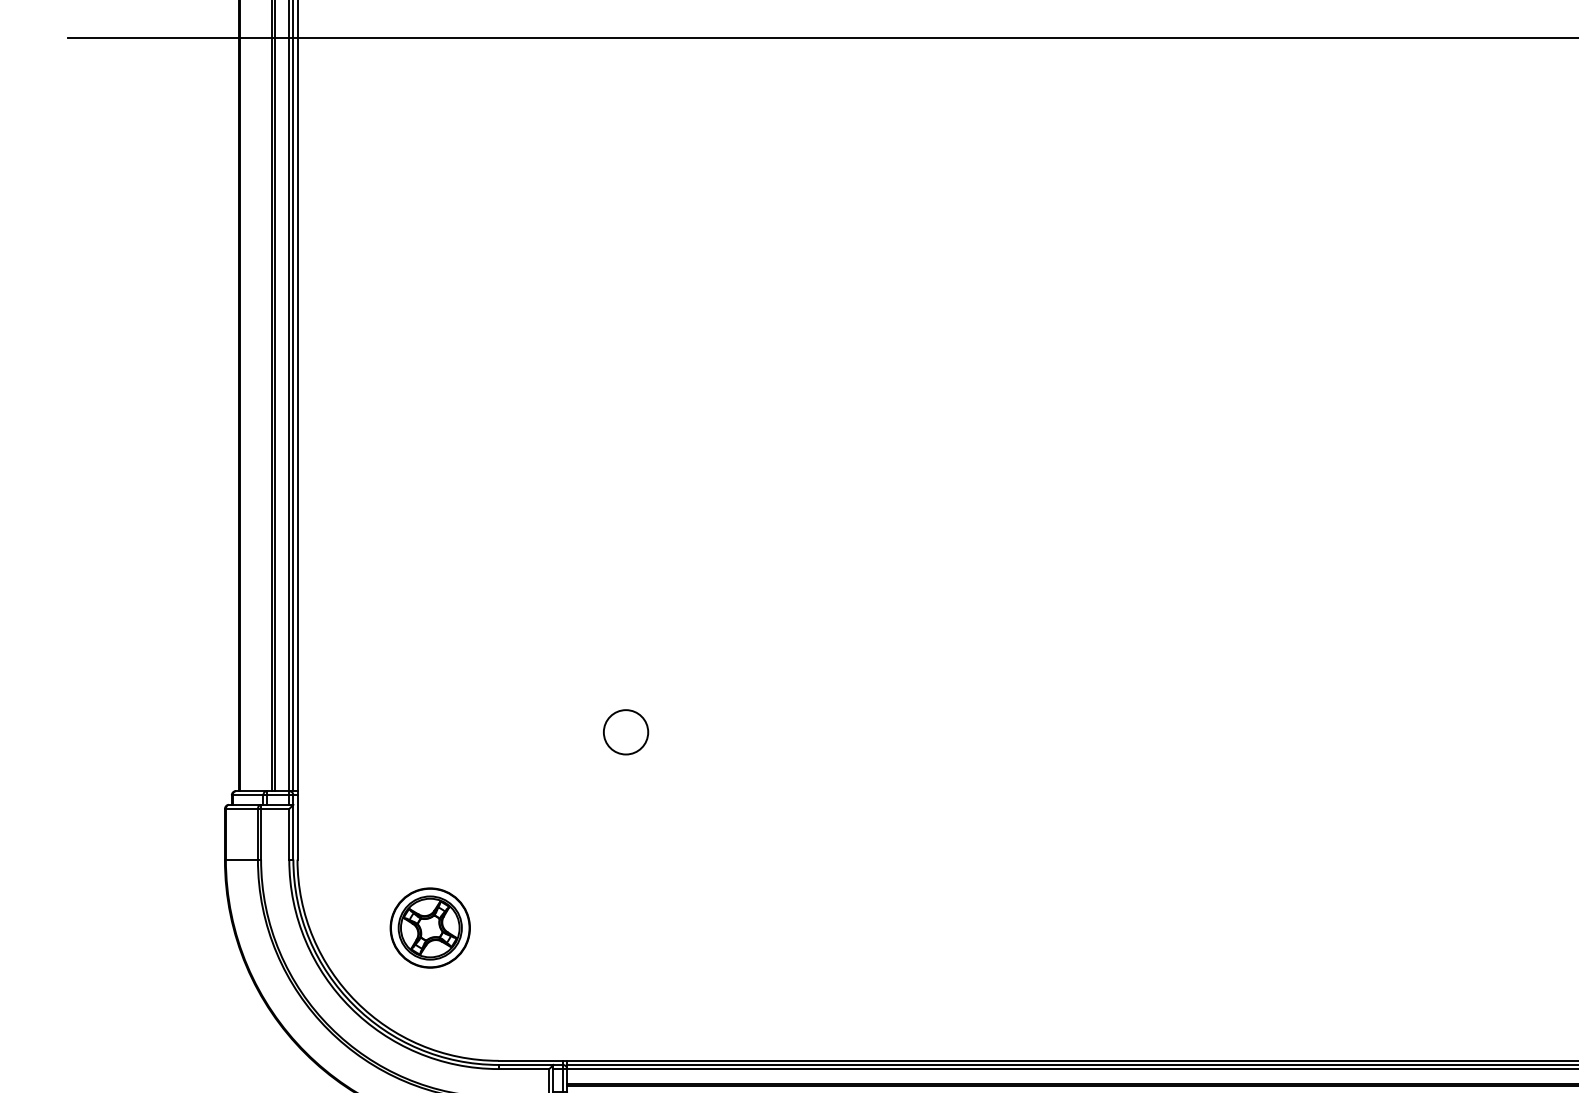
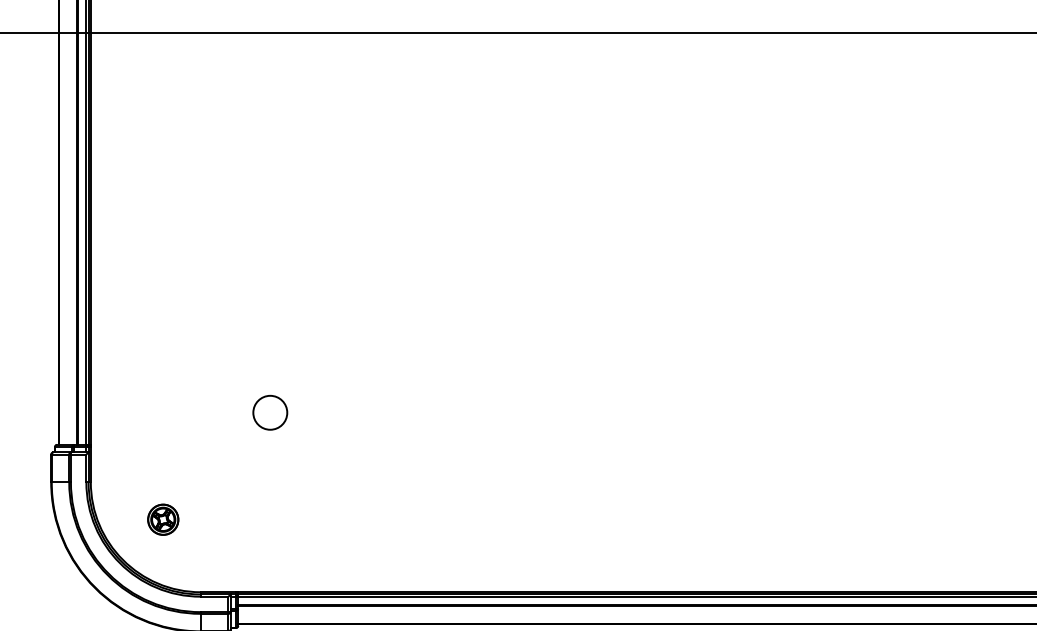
circle: (626, 731) -> (270, 412), size x1.4
part: (428, 927) -> (162, 519), size x0.7

